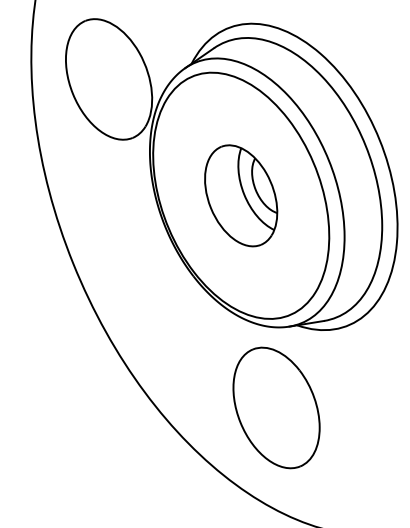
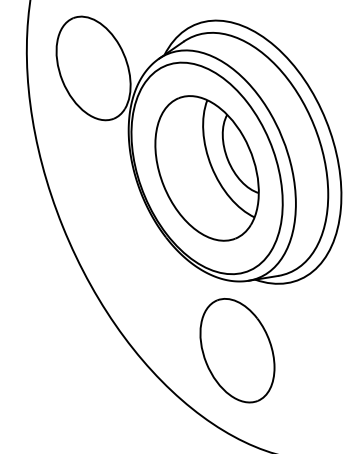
part: (240, 195) -> (206, 168), size x1.67

